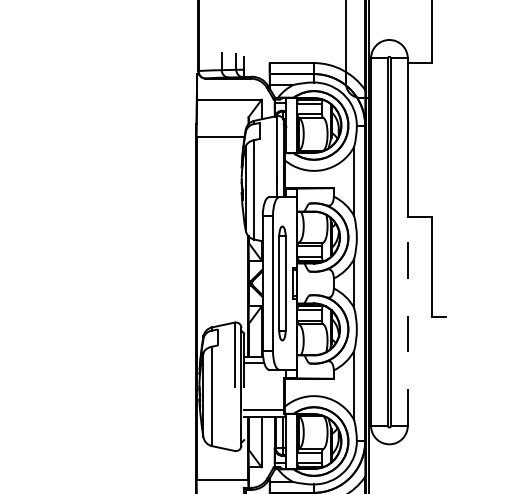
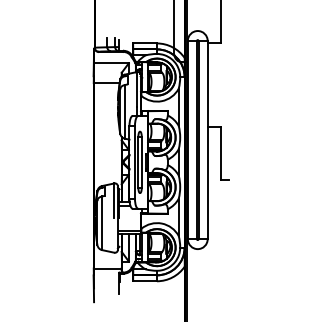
line: (407, 320) -> (207, 182), dashed -> solid

